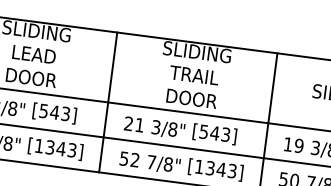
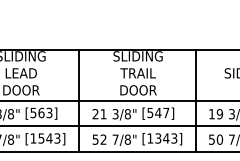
text: (54, 111) -> (41, 112), [543] -> [563]
text: (226, 134) -> (166, 112), [543] -> [547]
text: (50, 146) -> (41, 137), [1343] -> [1543]

